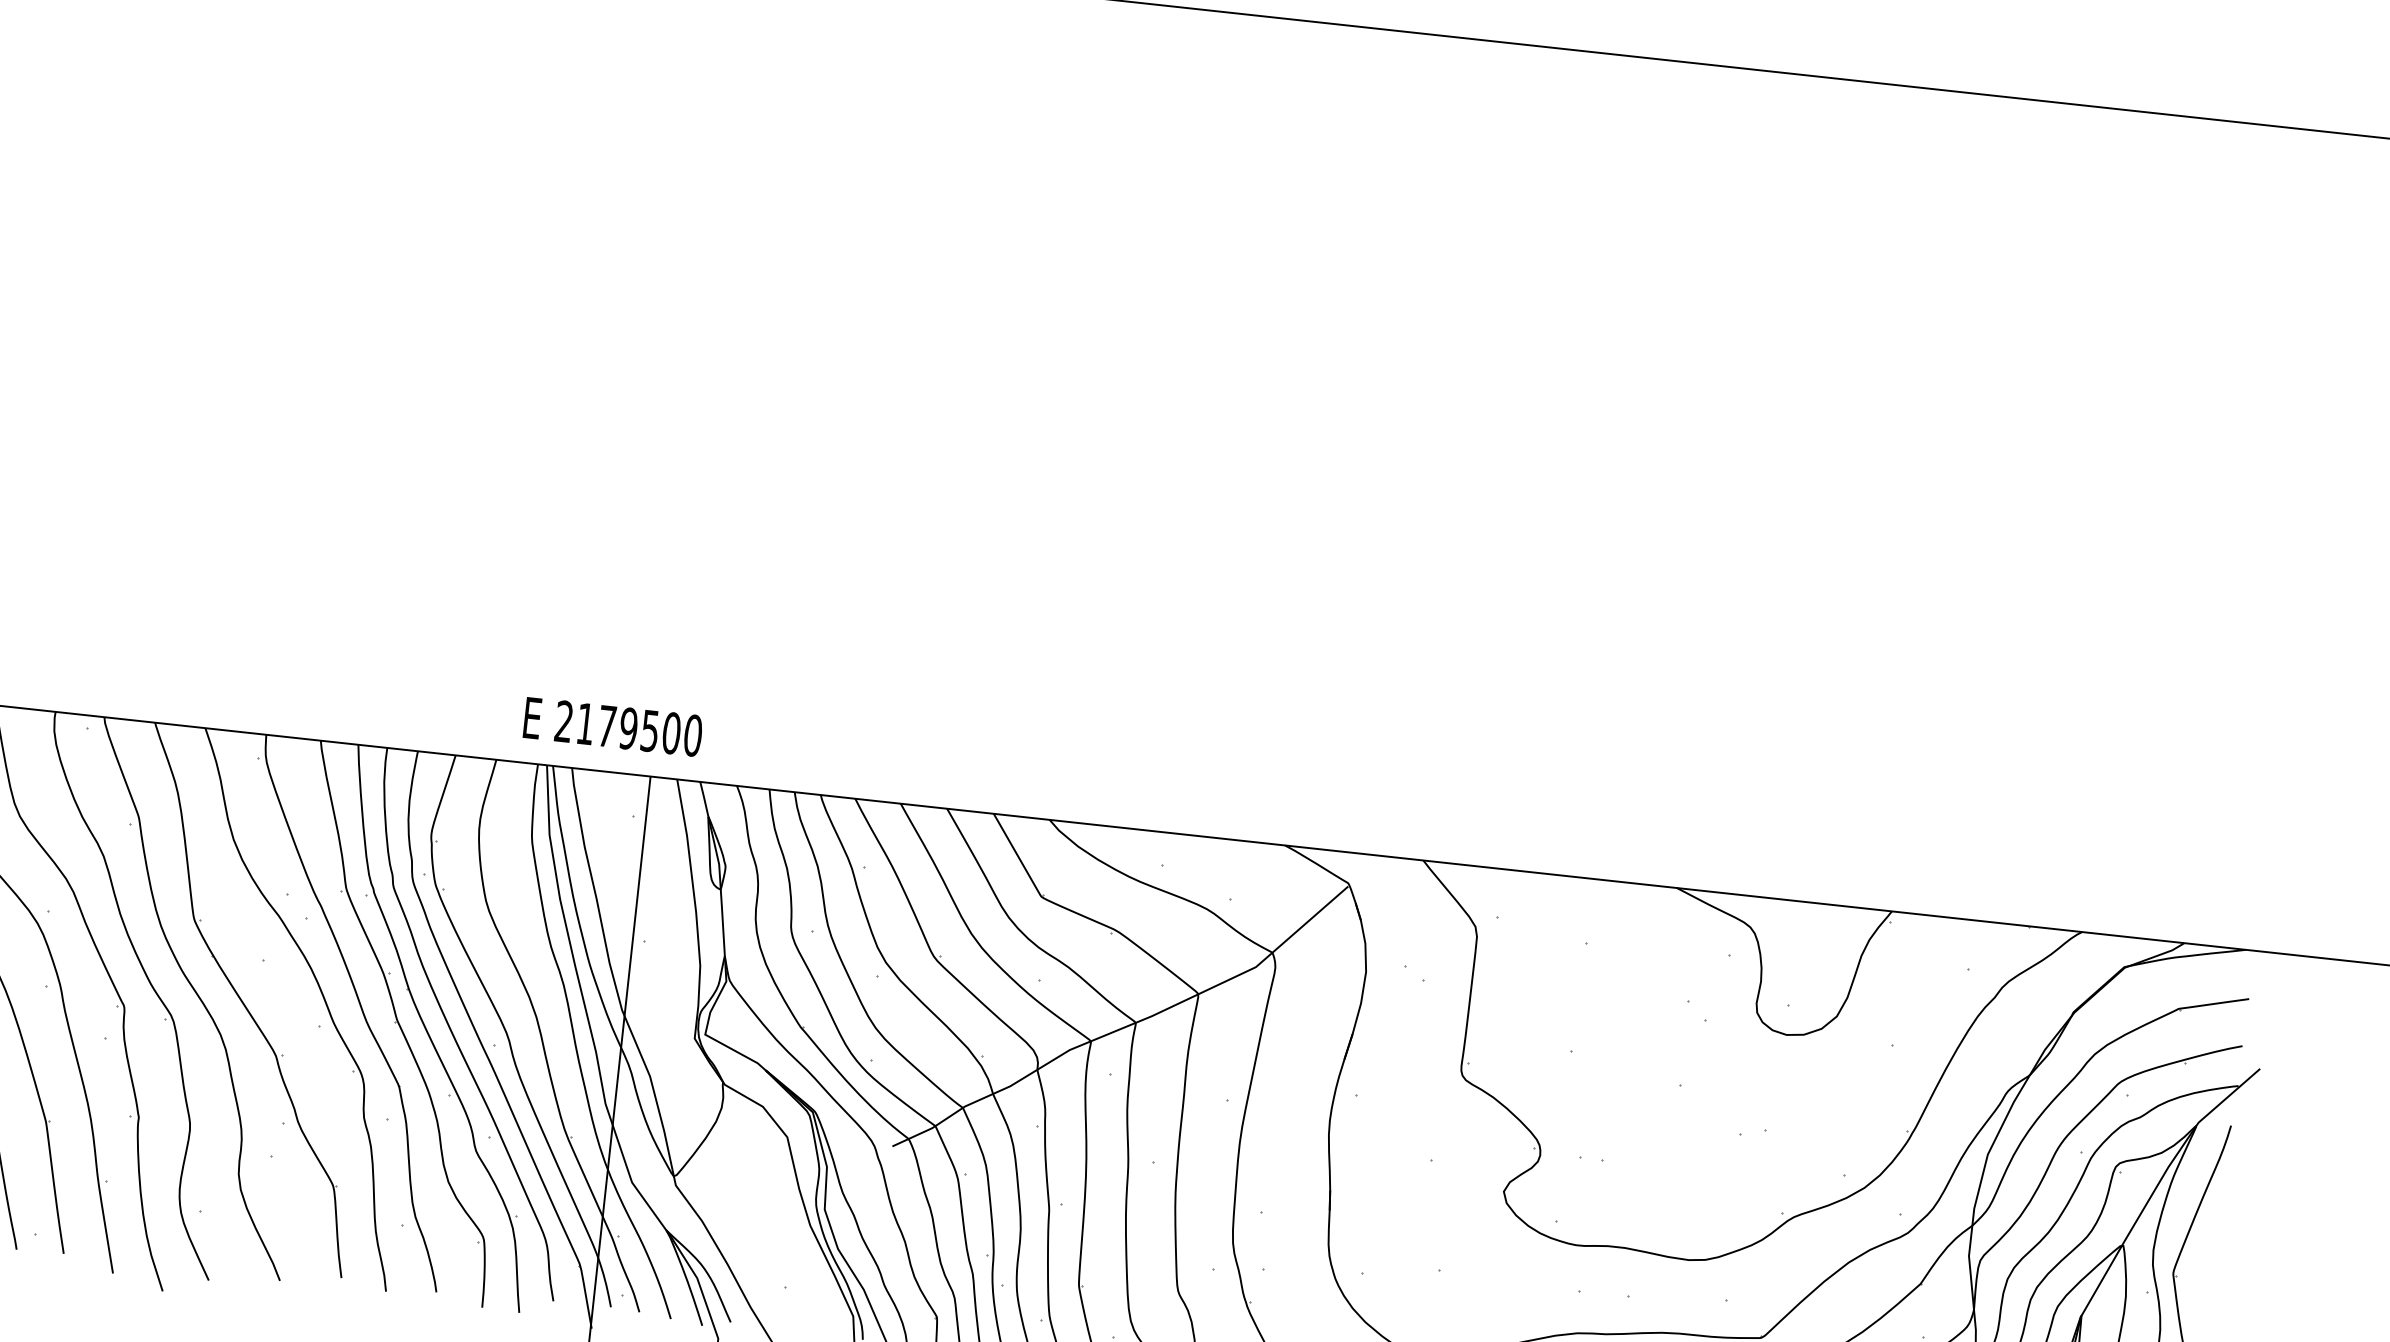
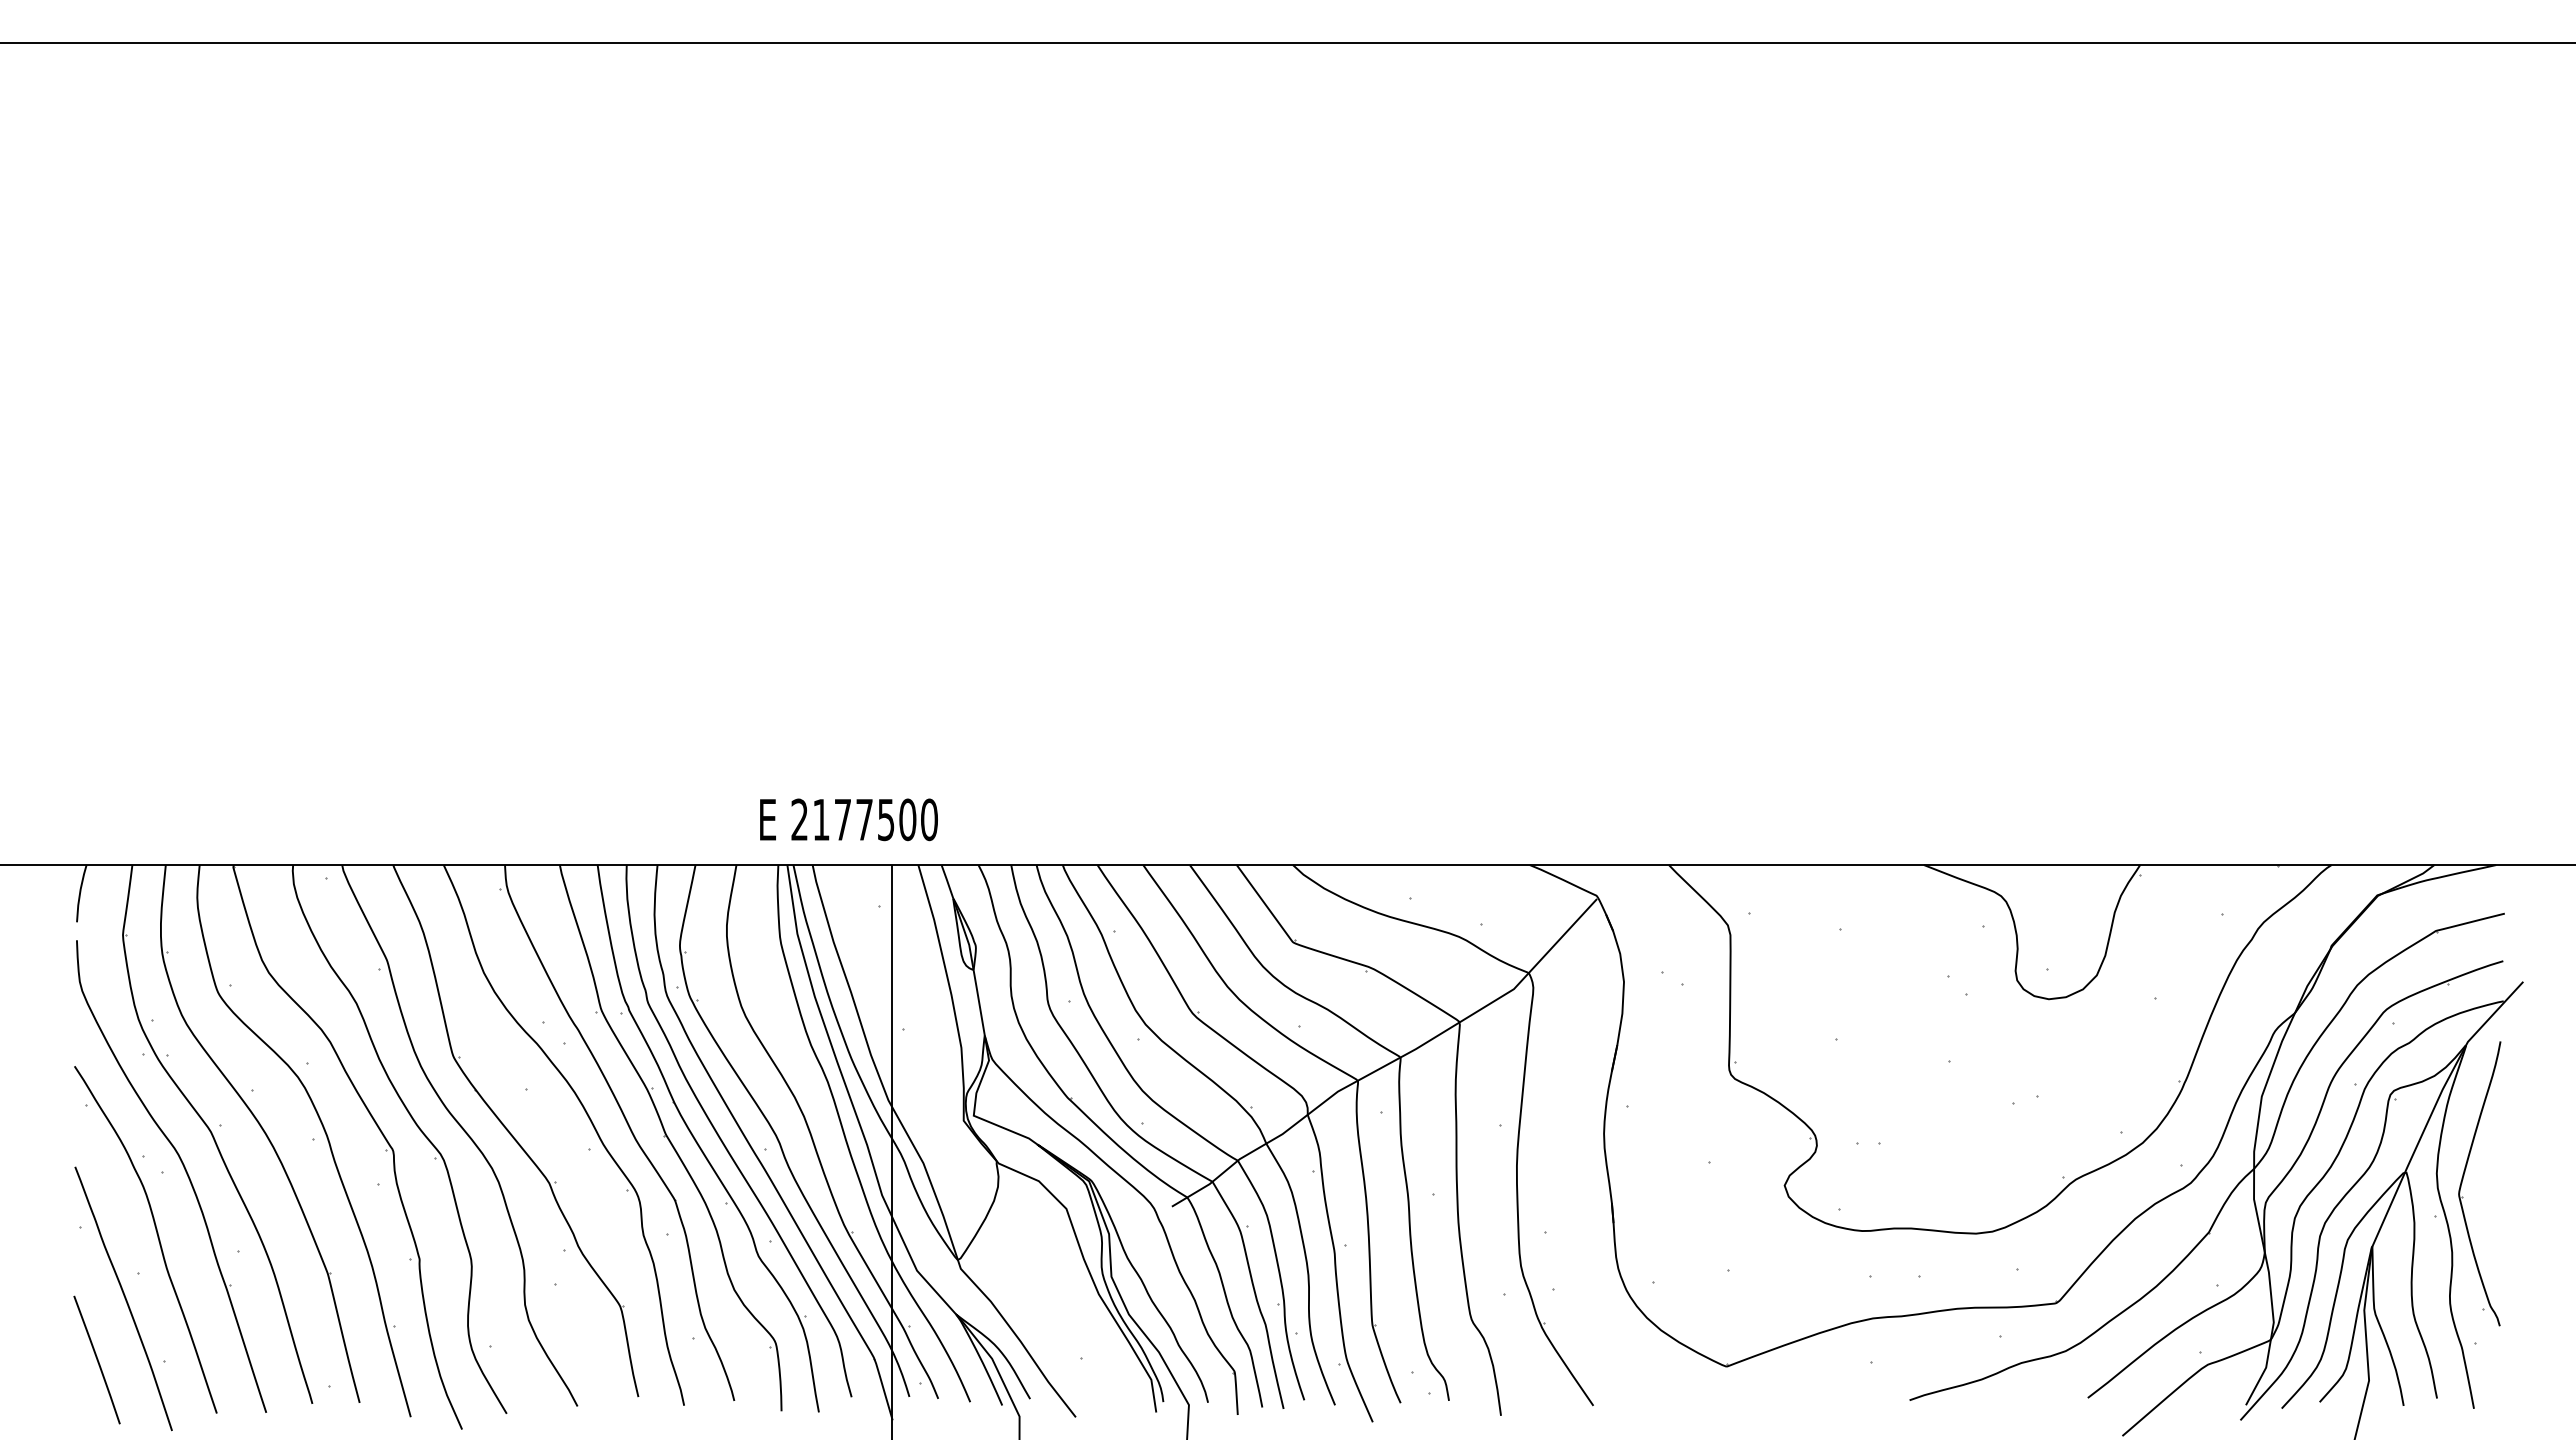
text: (628, 728) -> (864, 819), 2179500 -> 2177500

